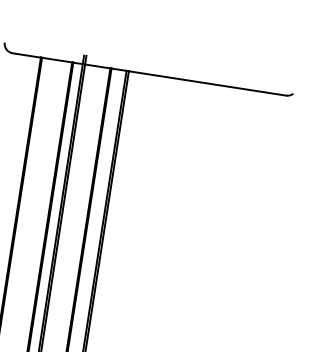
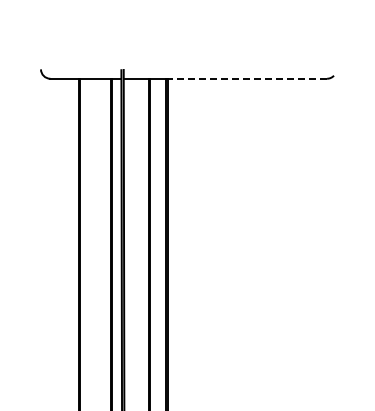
line: (207, 83) -> (247, 78), solid -> dashed

